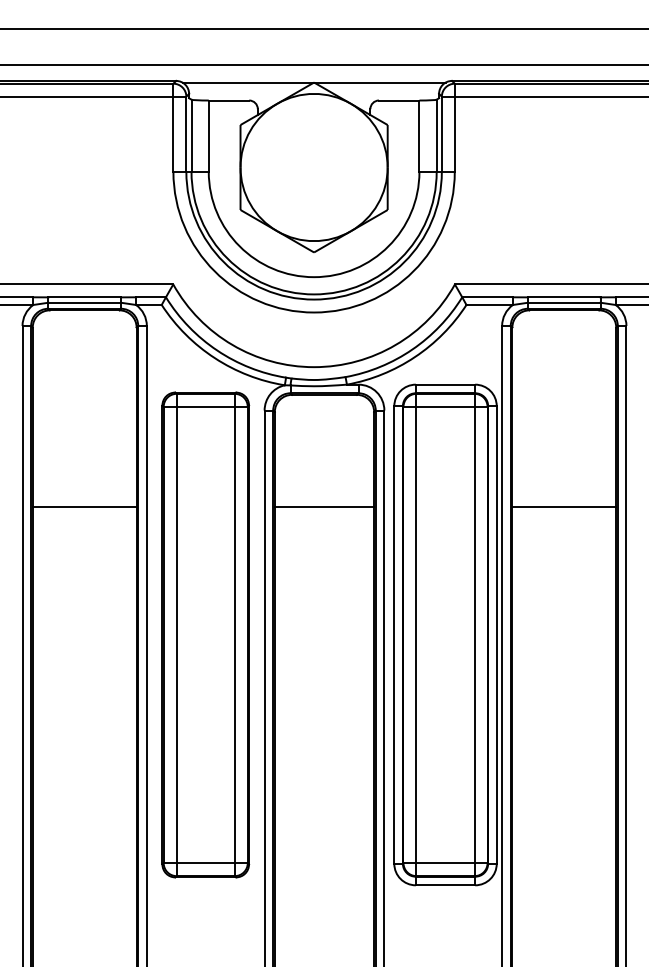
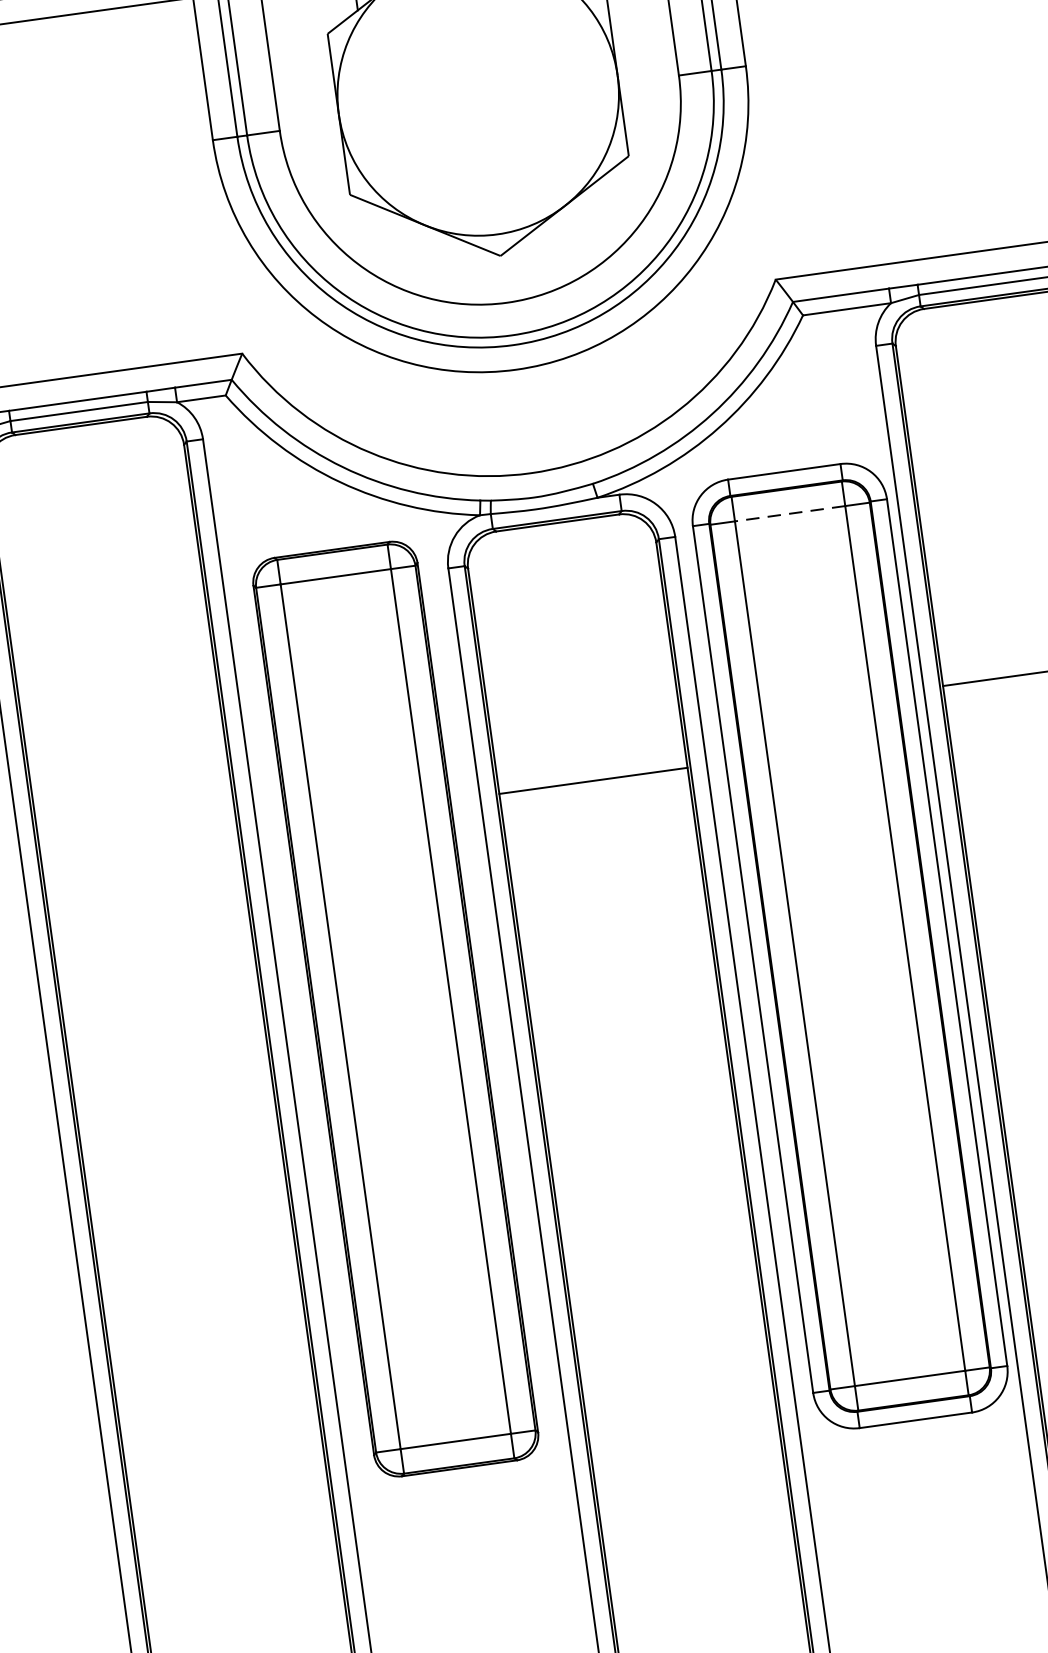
line: (445, 406) -> (789, 513), solid -> dashed
line: (84, 507) -> (132, 799), removed
line: (324, 507) -> (593, 781), moved

